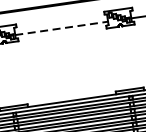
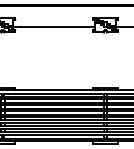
line: (62, 28) -> (54, 26), dashed -> solid

